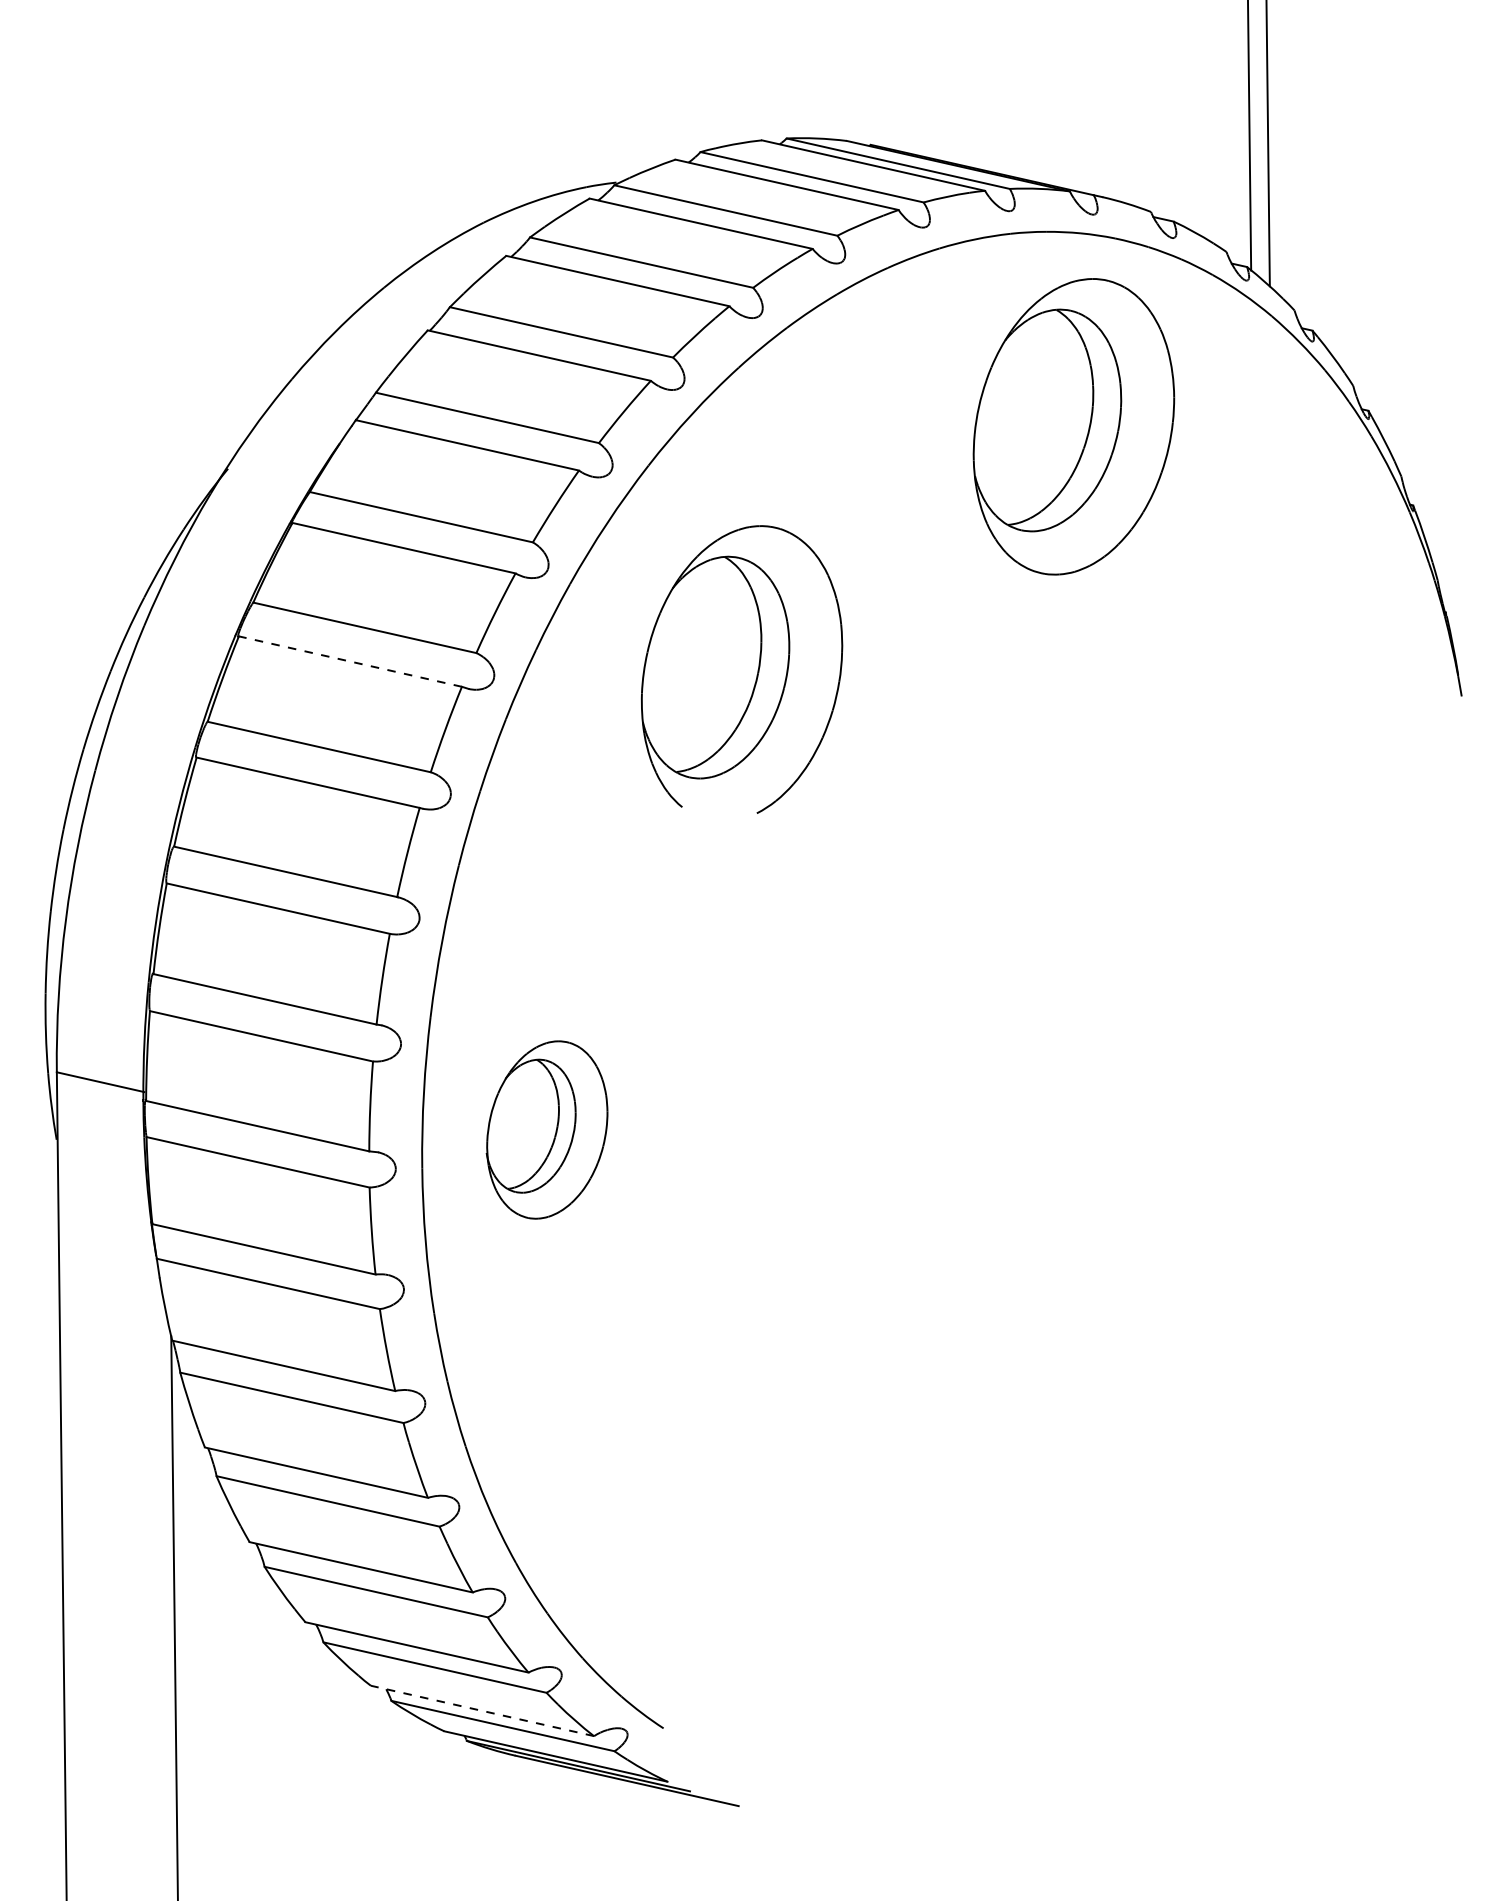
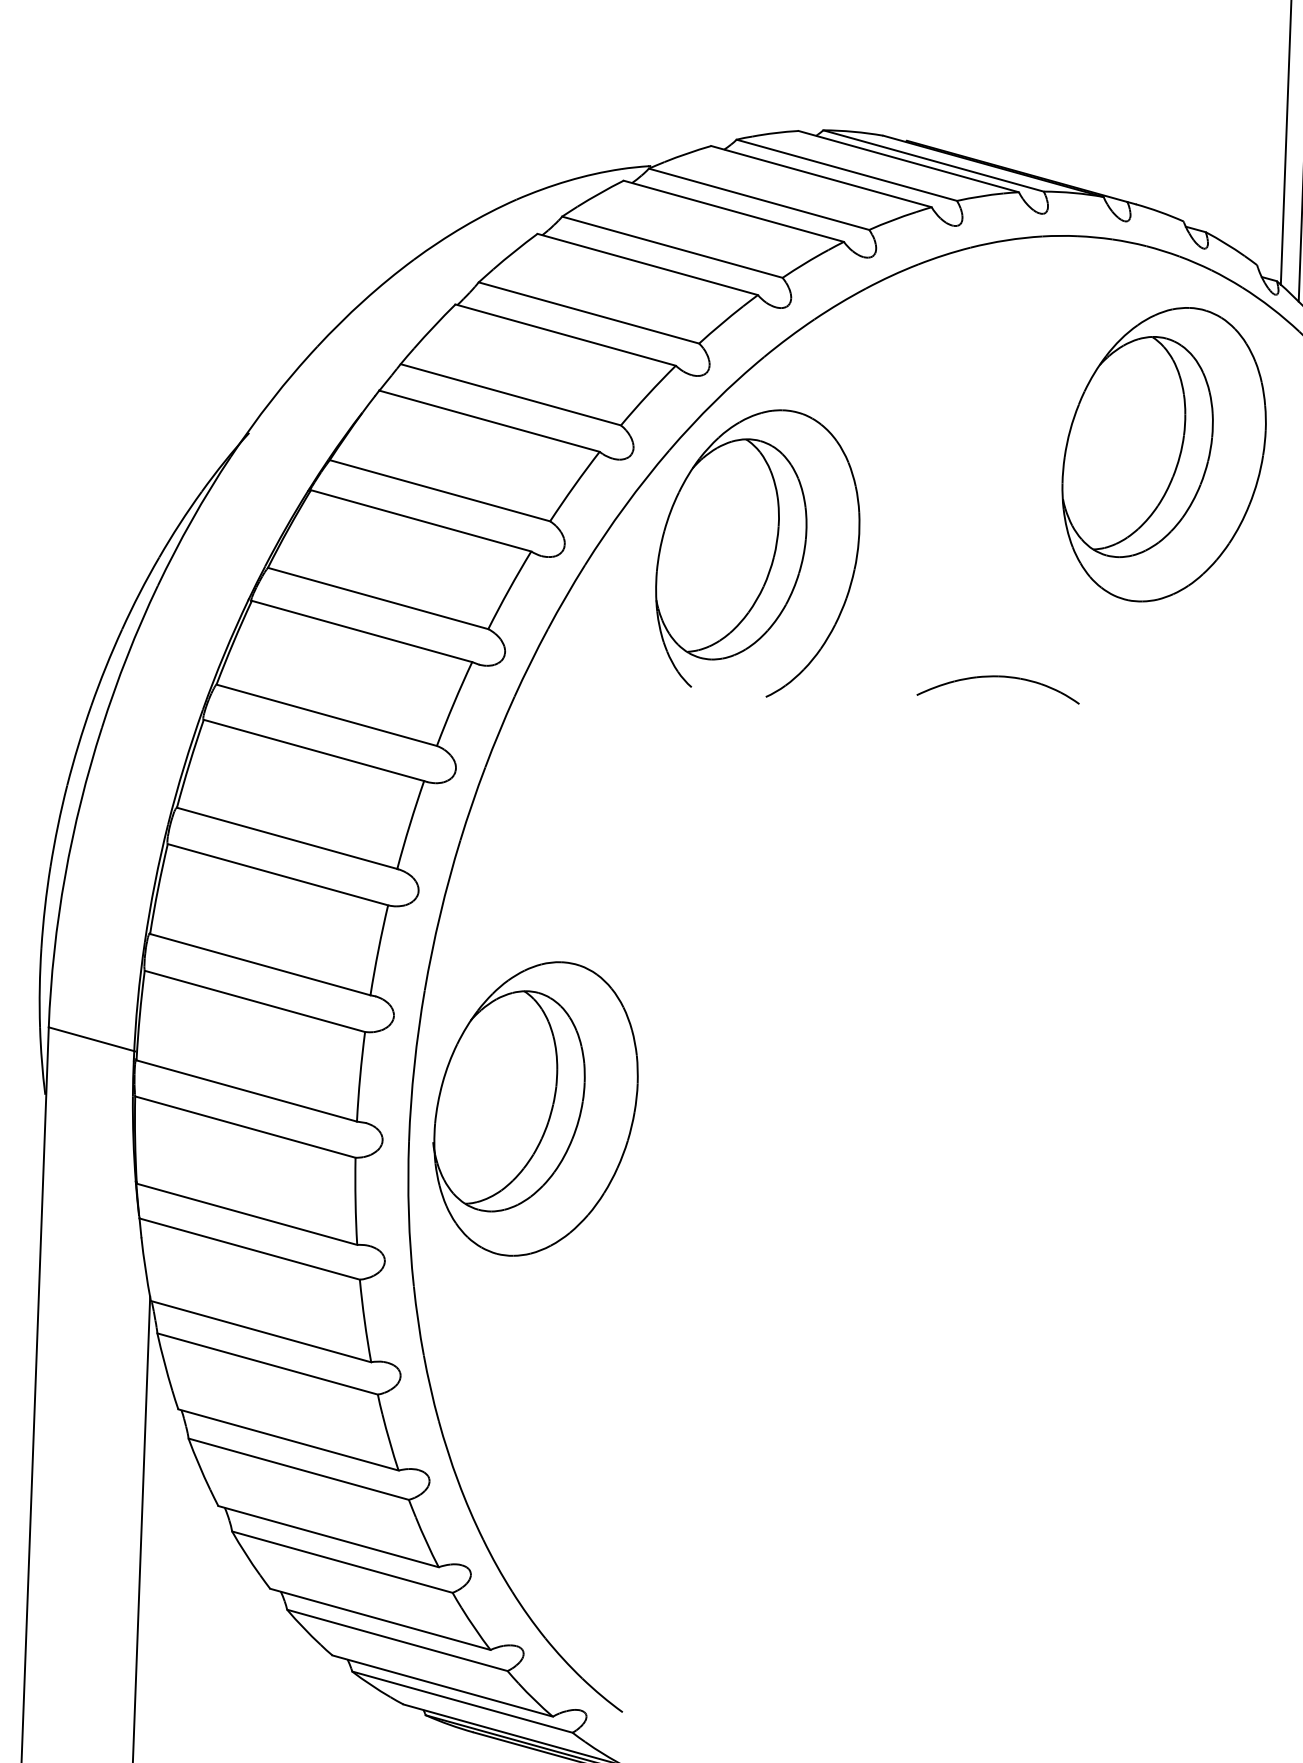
part: (1073, 426) -> (1163, 454), moved
line: (349, 661) -> (361, 631), dashed -> solid
part: (742, 669) -> (758, 552), moved
part: (988, 676) -> (998, 677), added
part: (546, 1129) -> (535, 1108), size x1.67
line: (481, 1710) -> (441, 1685), dashed -> solid

